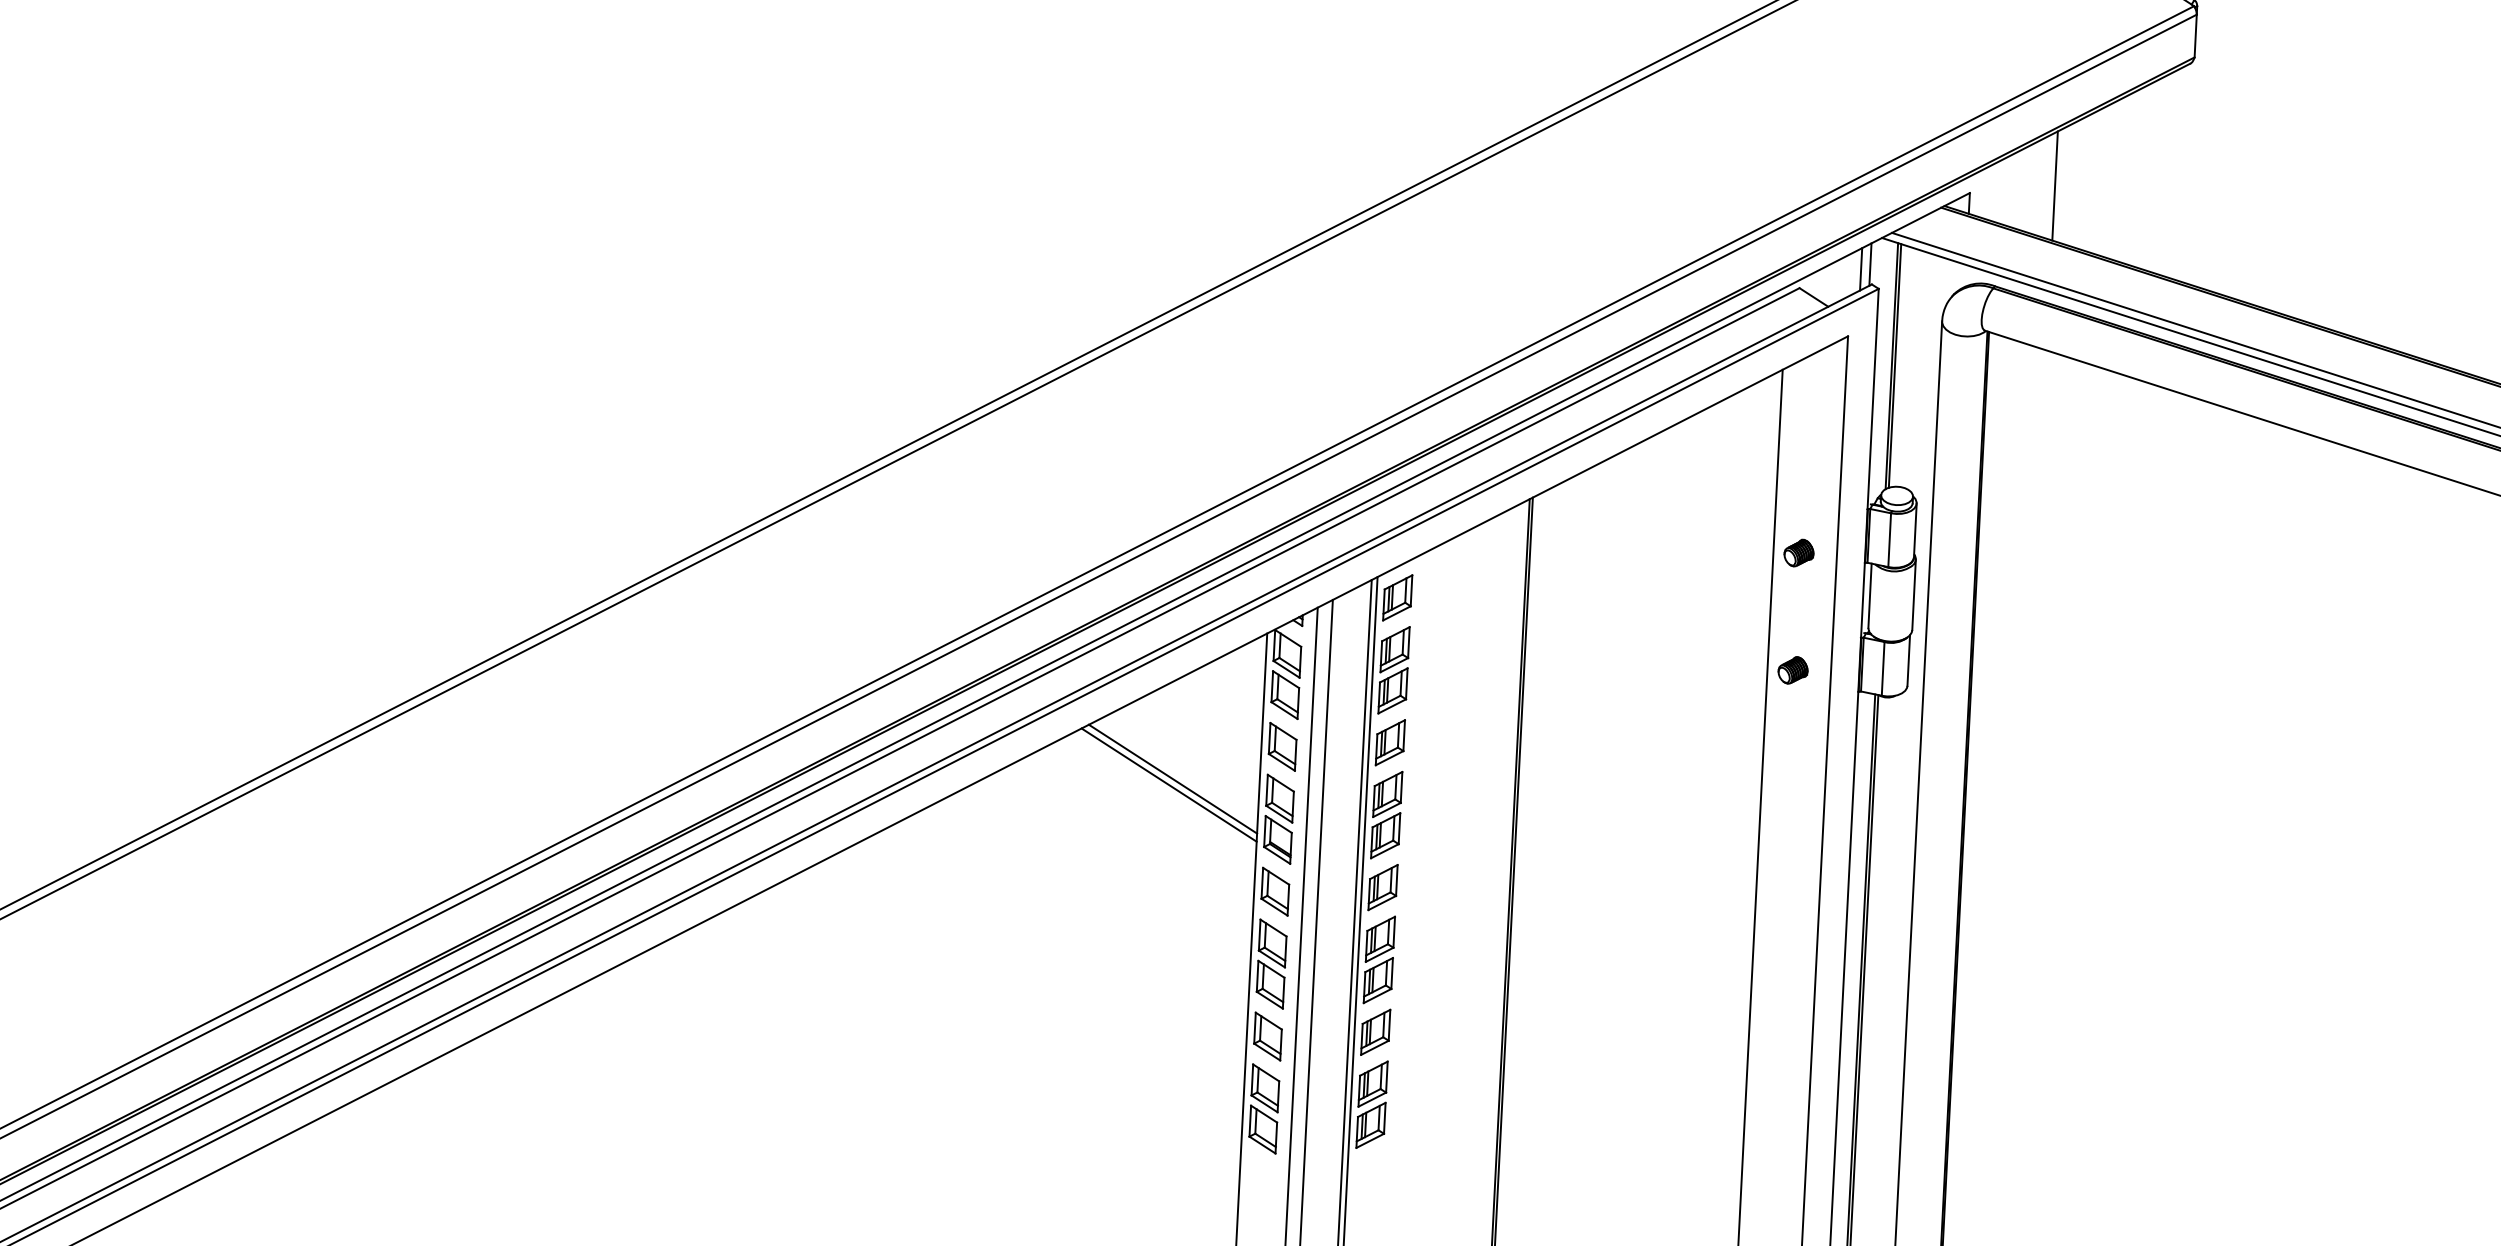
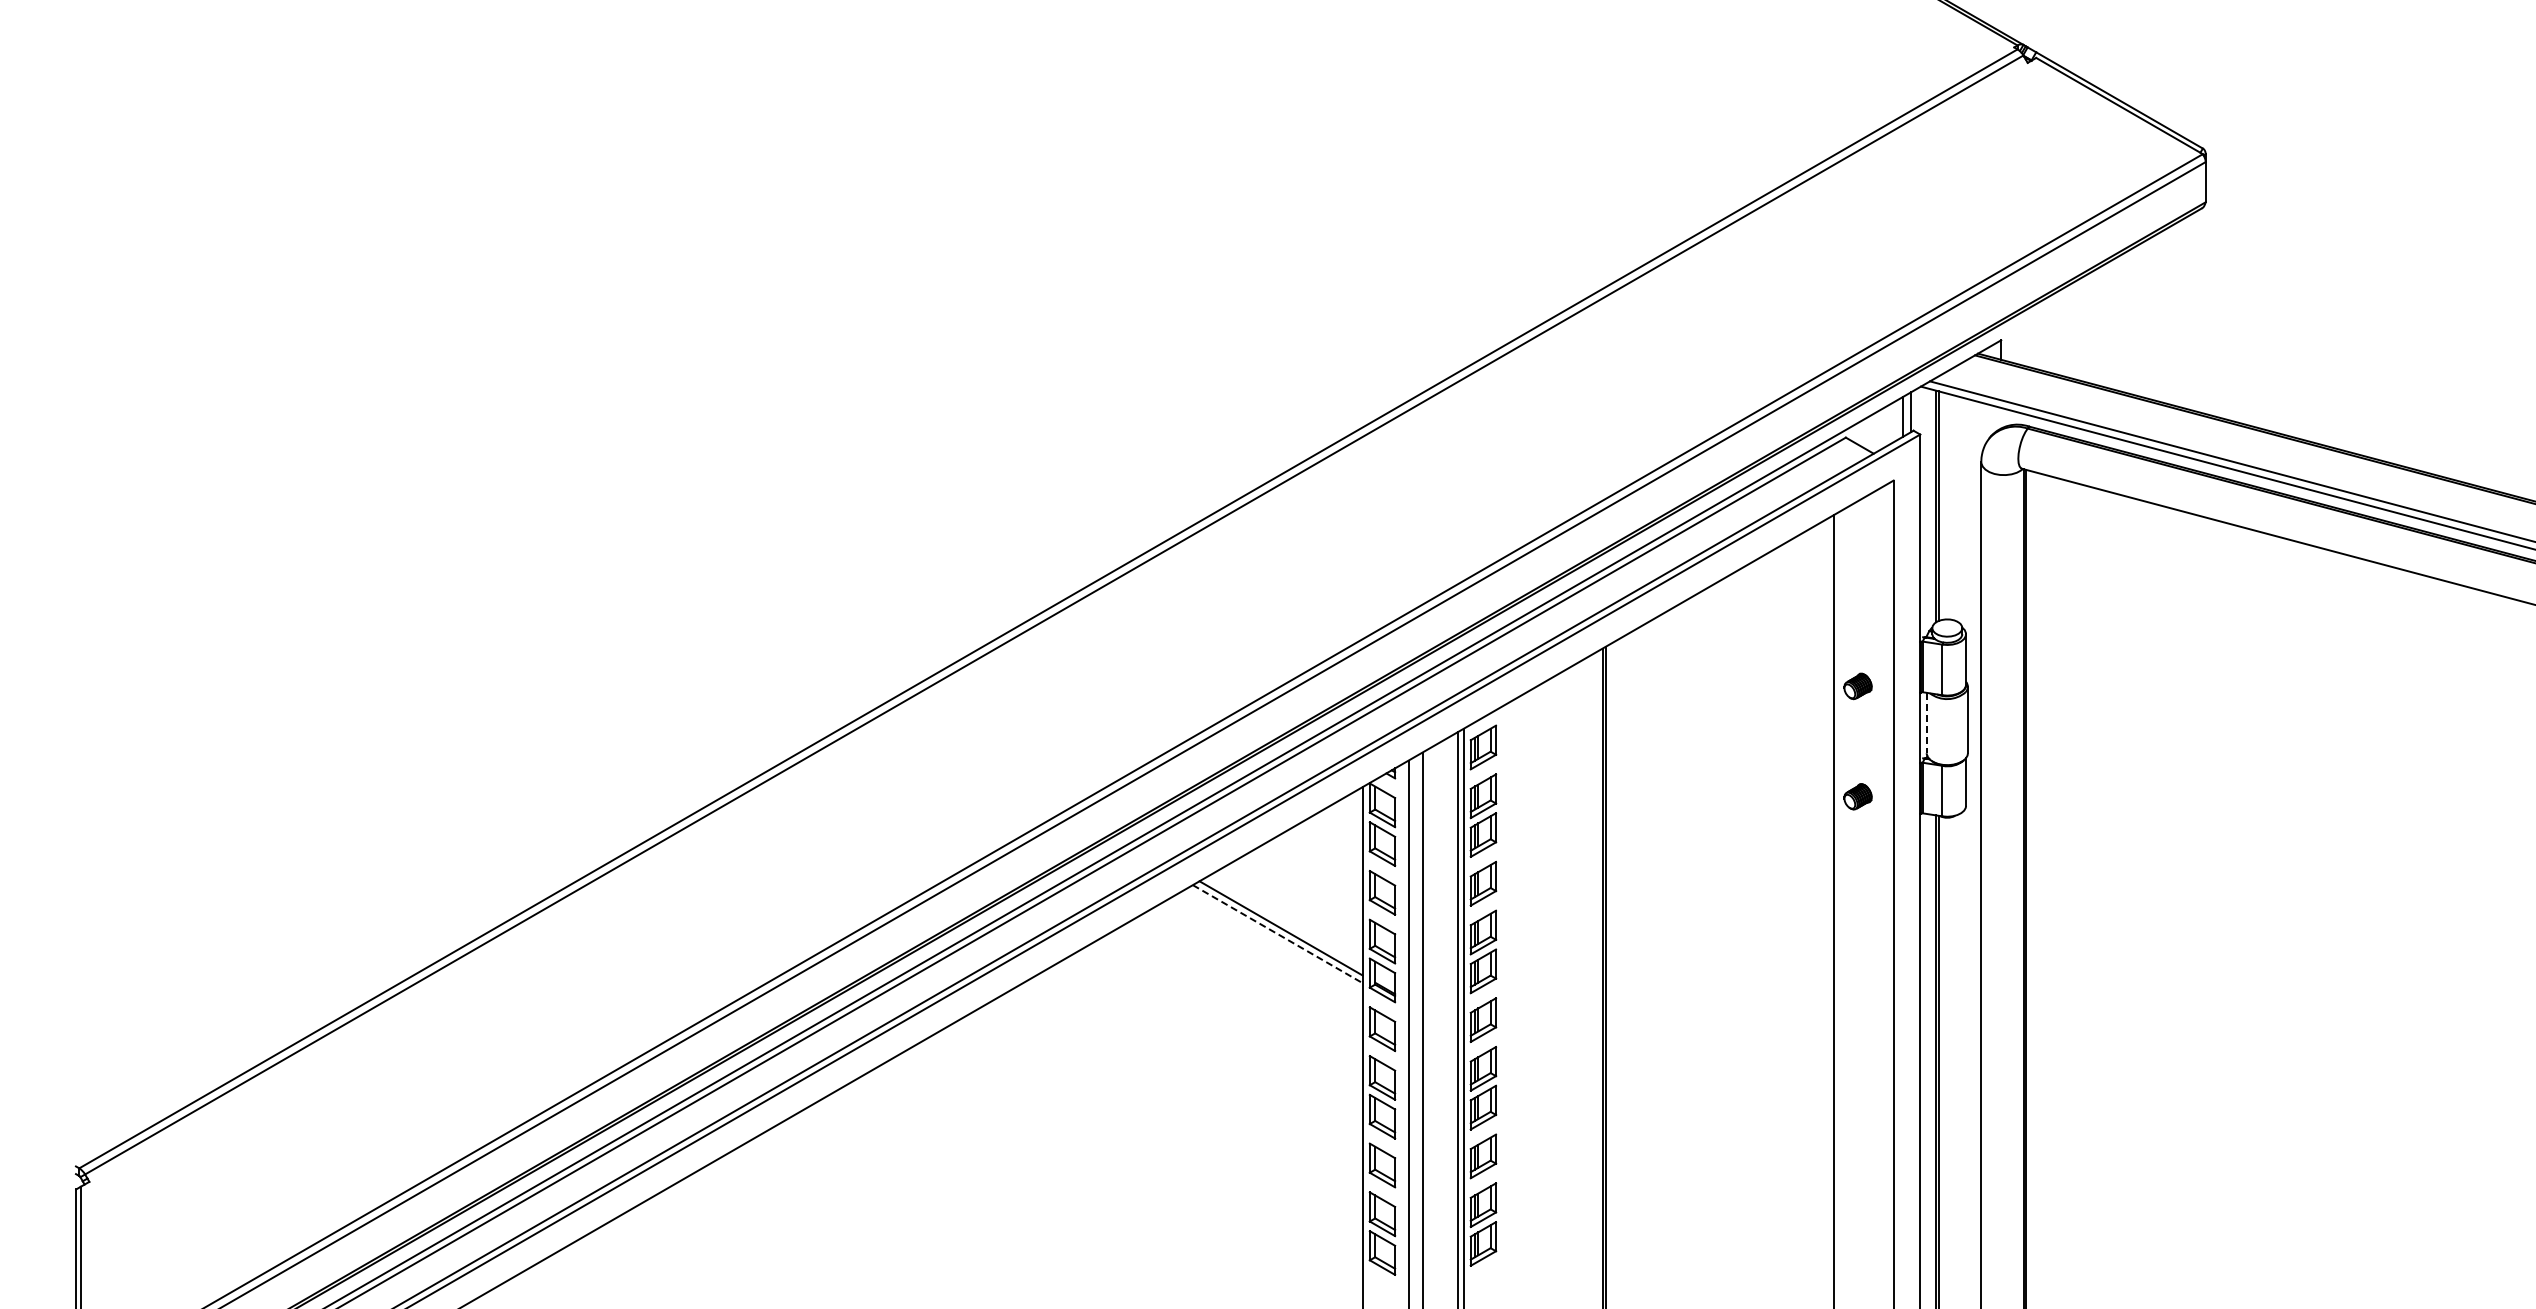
line: (2054, 185) -> (2080, 329), removed
line: (1869, 596) -> (1926, 723), solid -> dashed
line: (1168, 785) -> (1277, 934), solid -> dashed

